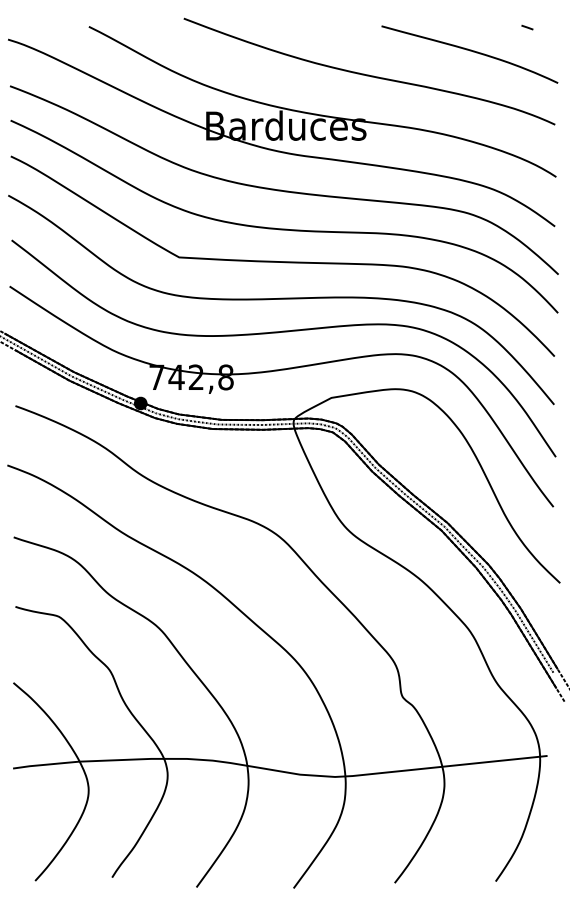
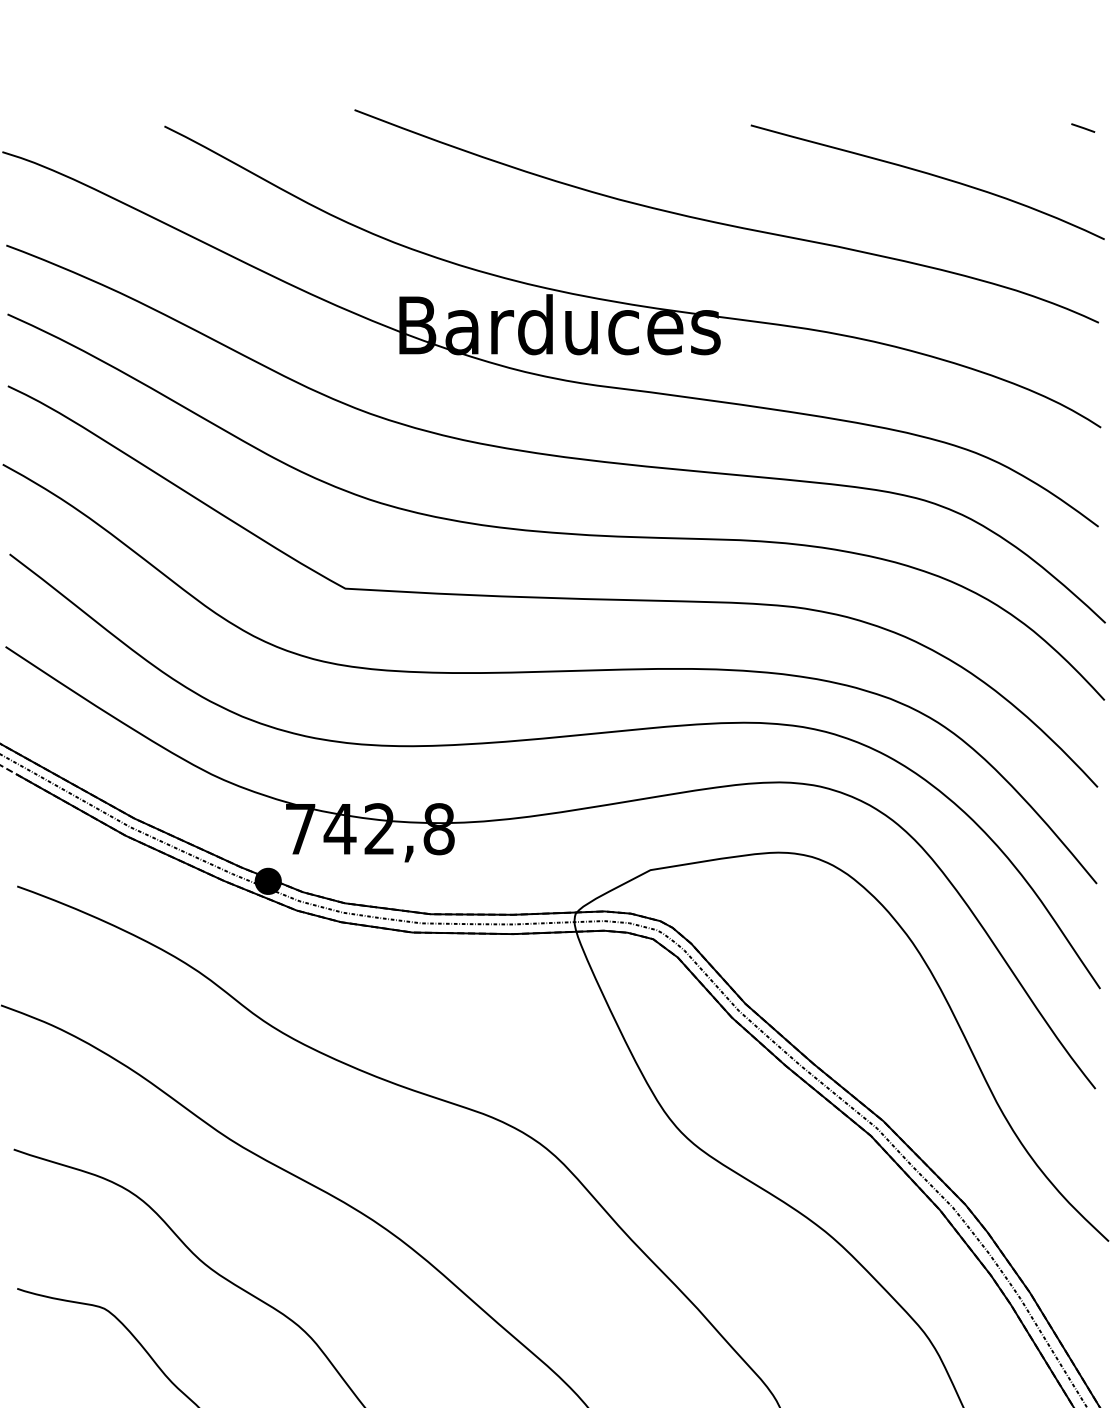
line: (527, 27) -> (1083, 127), moved

